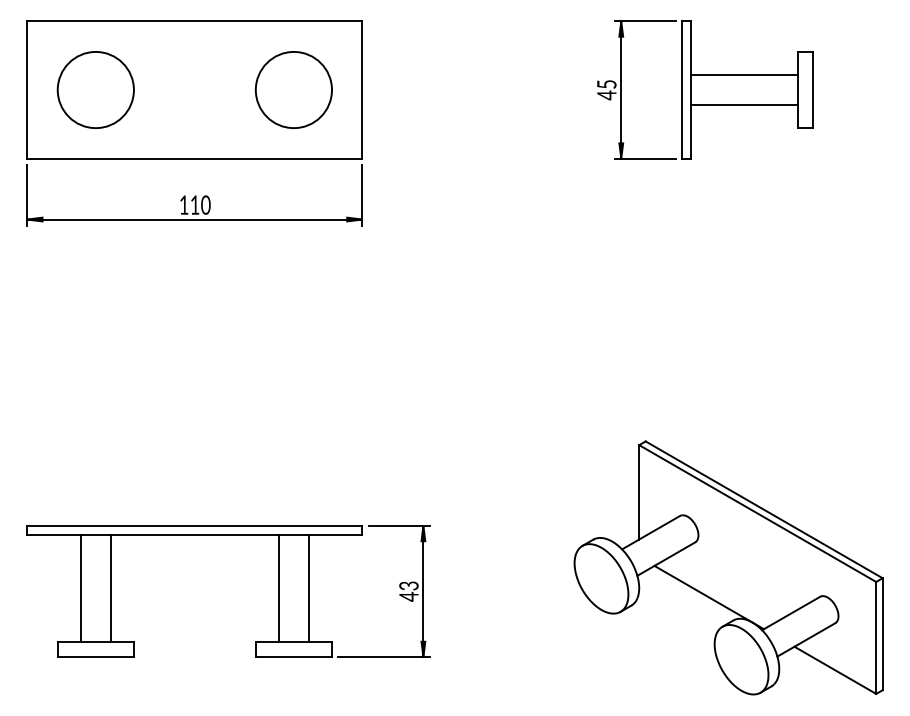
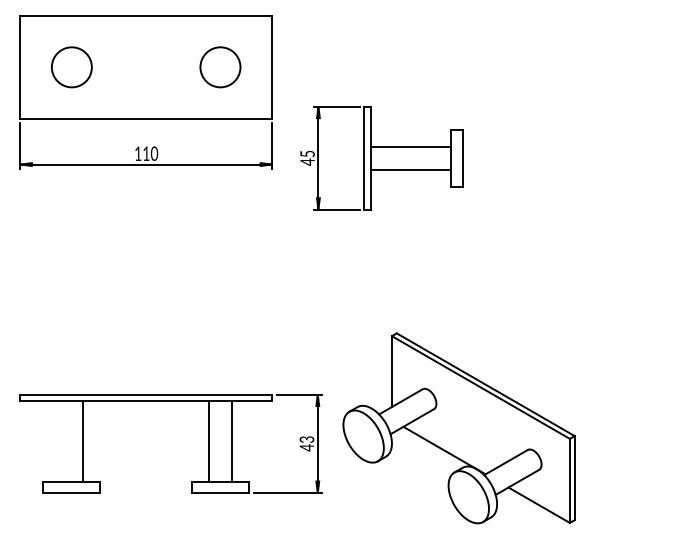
circle: (95, 89) -> (71, 66), size x0.7
circle: (293, 89) -> (220, 66), size x0.7
part: (705, 89) -> (381, 157), moved
part: (728, 567) -> (458, 428), moved
line: (80, 588) -> (60, 441), removed

